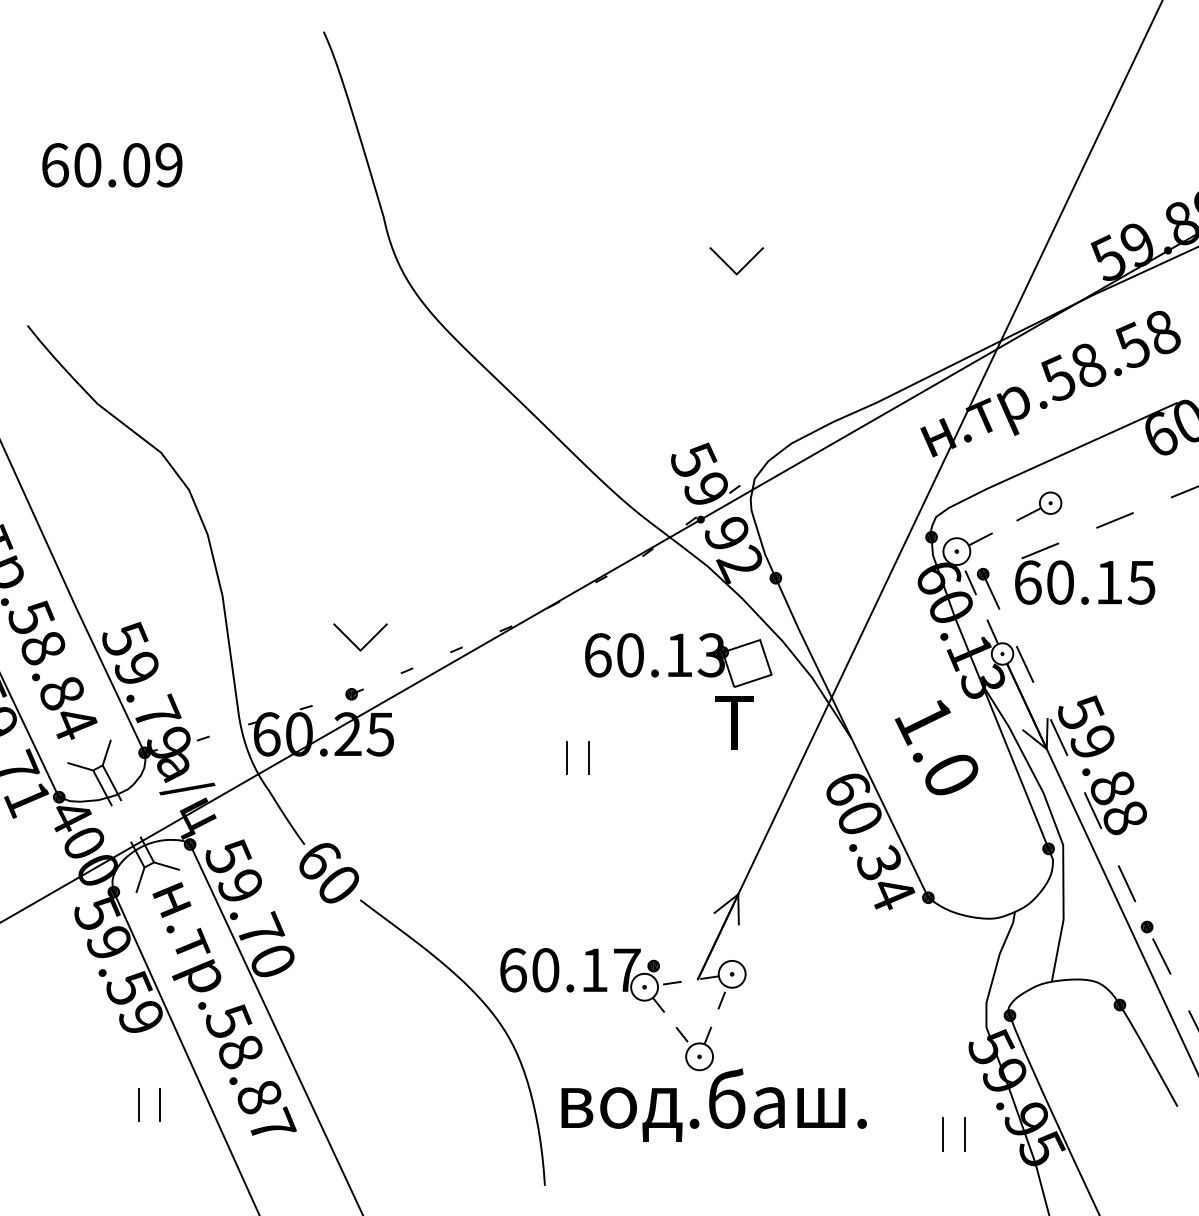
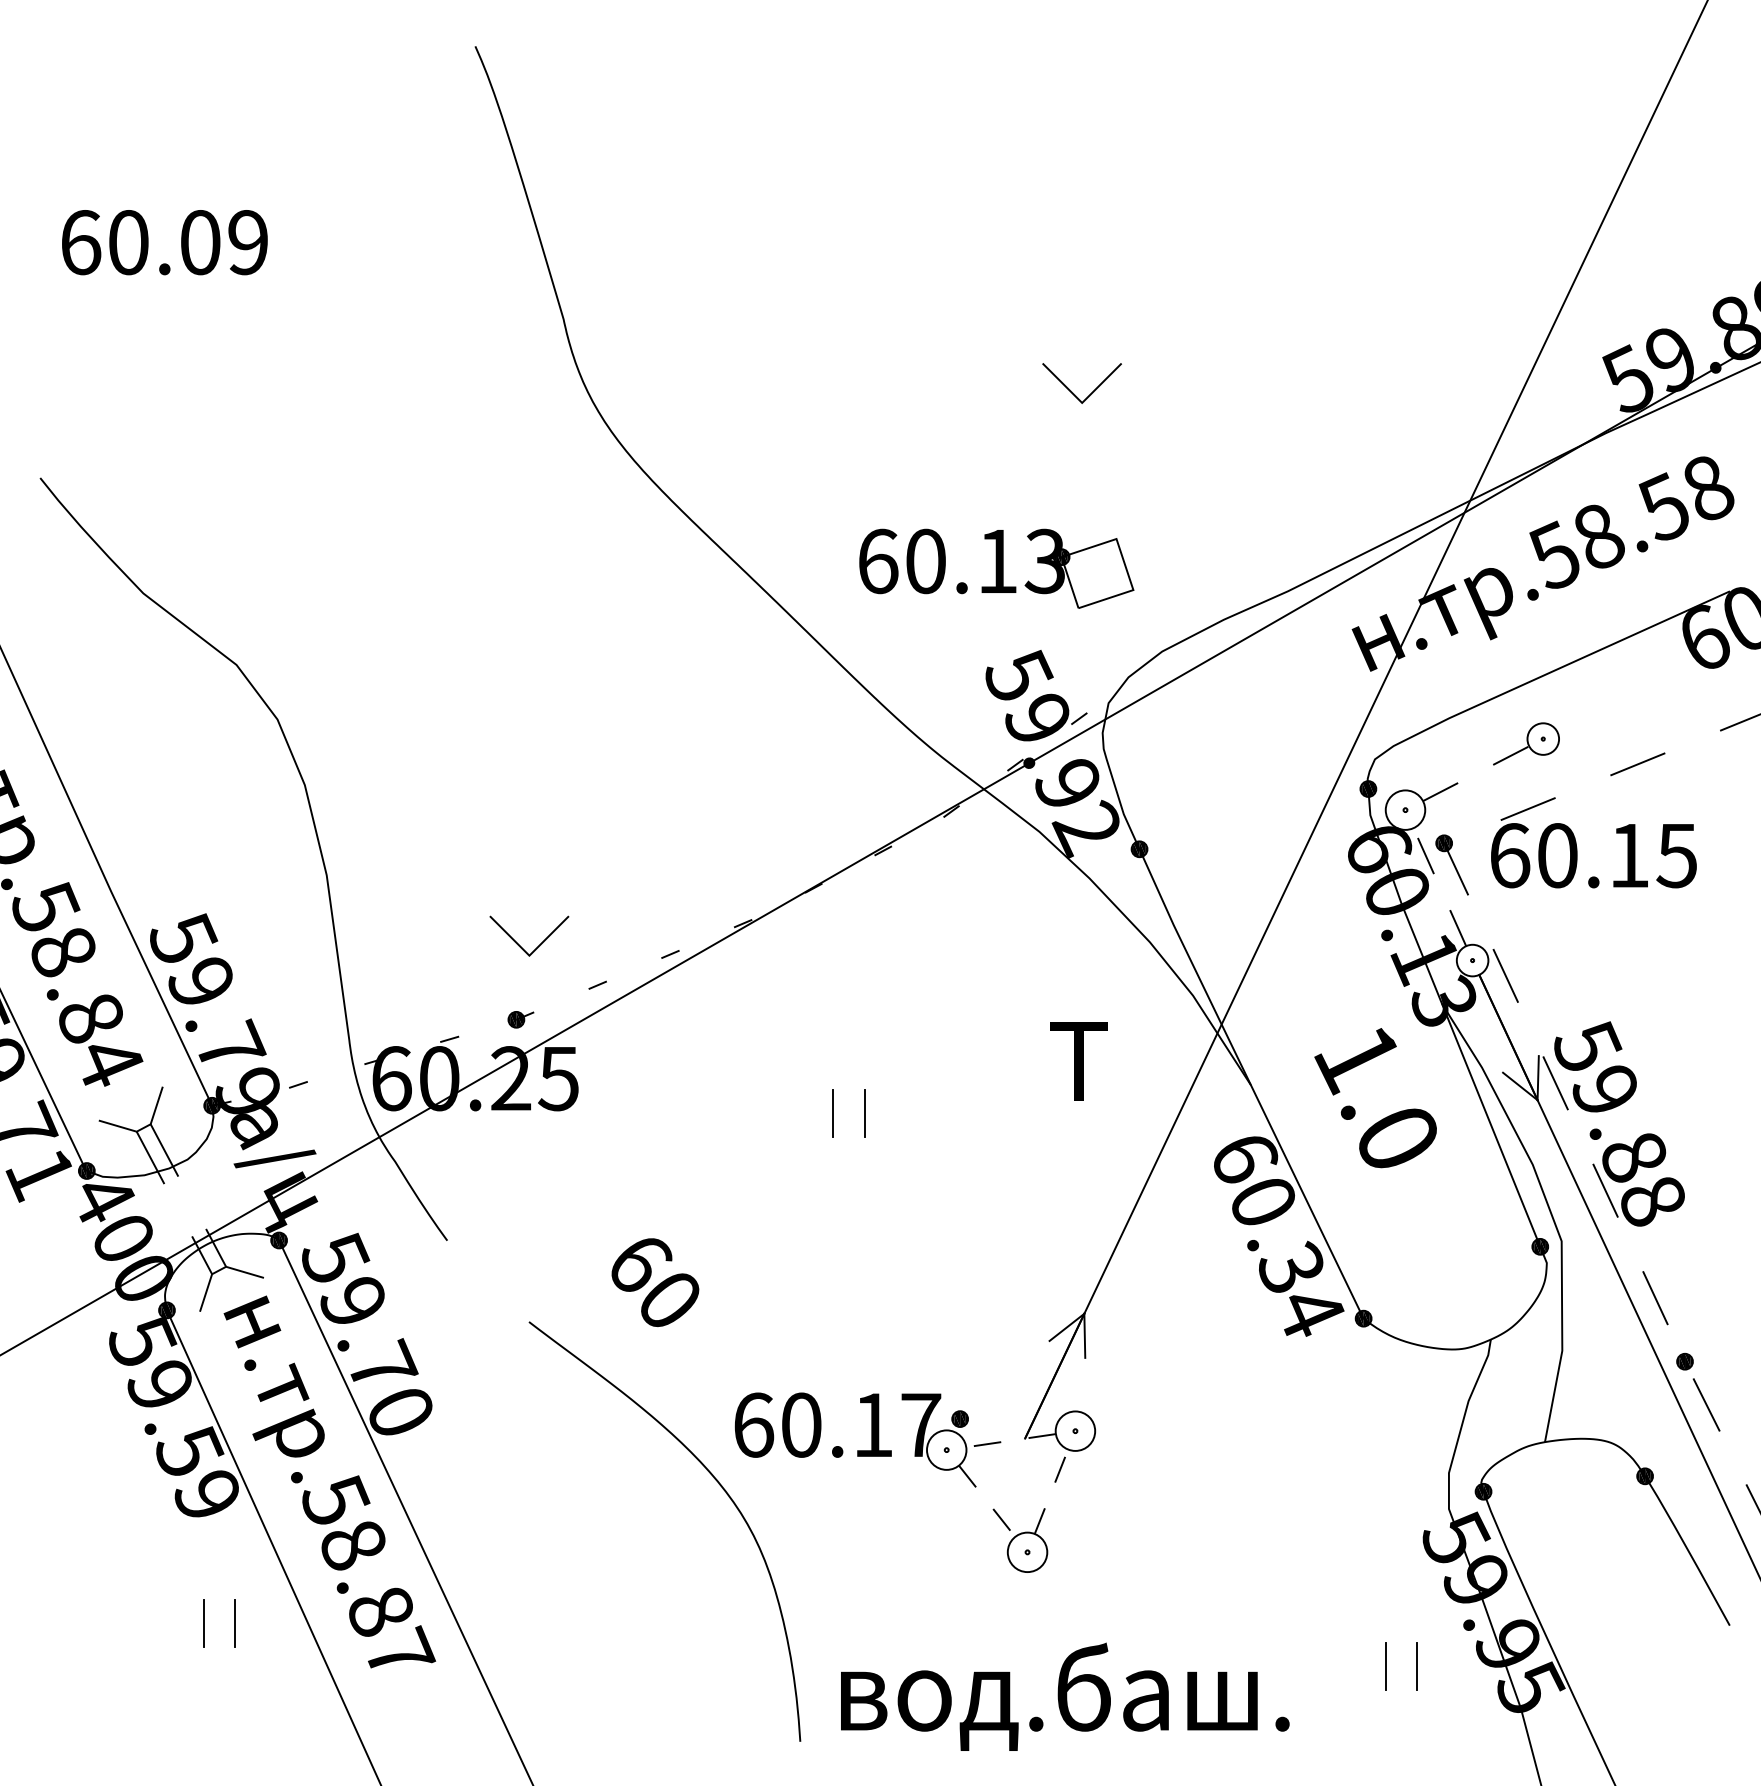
part: (678, 660) -> (996, 569), moved
text: (329, 873) -> (655, 1283), moved
text: (713, 1104) -> (1064, 1695), moved

